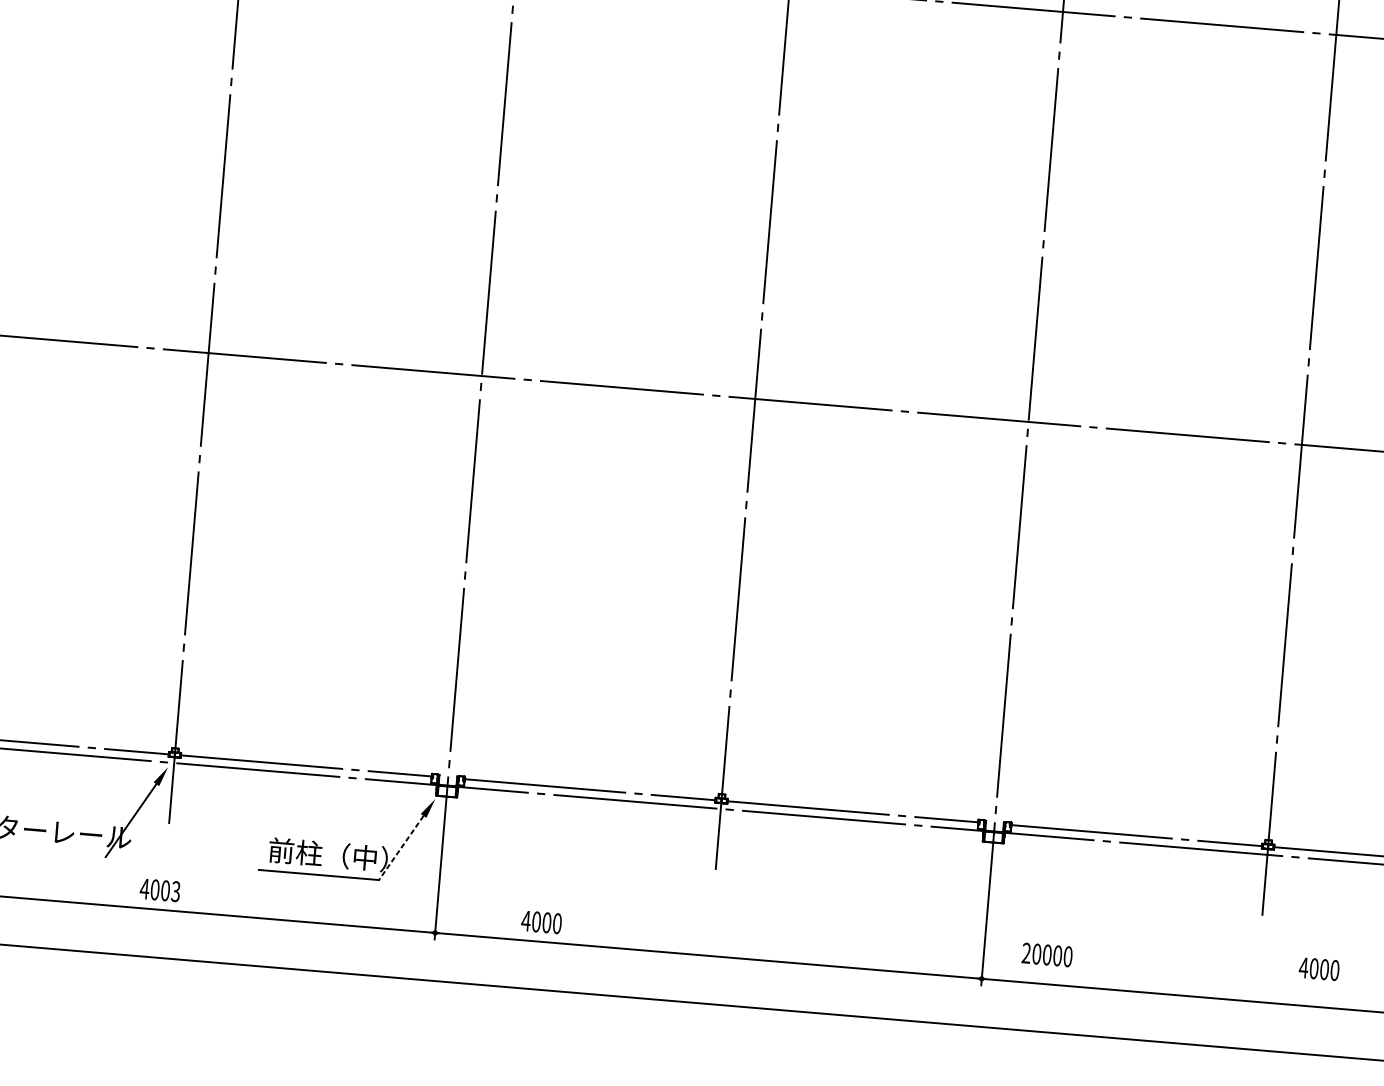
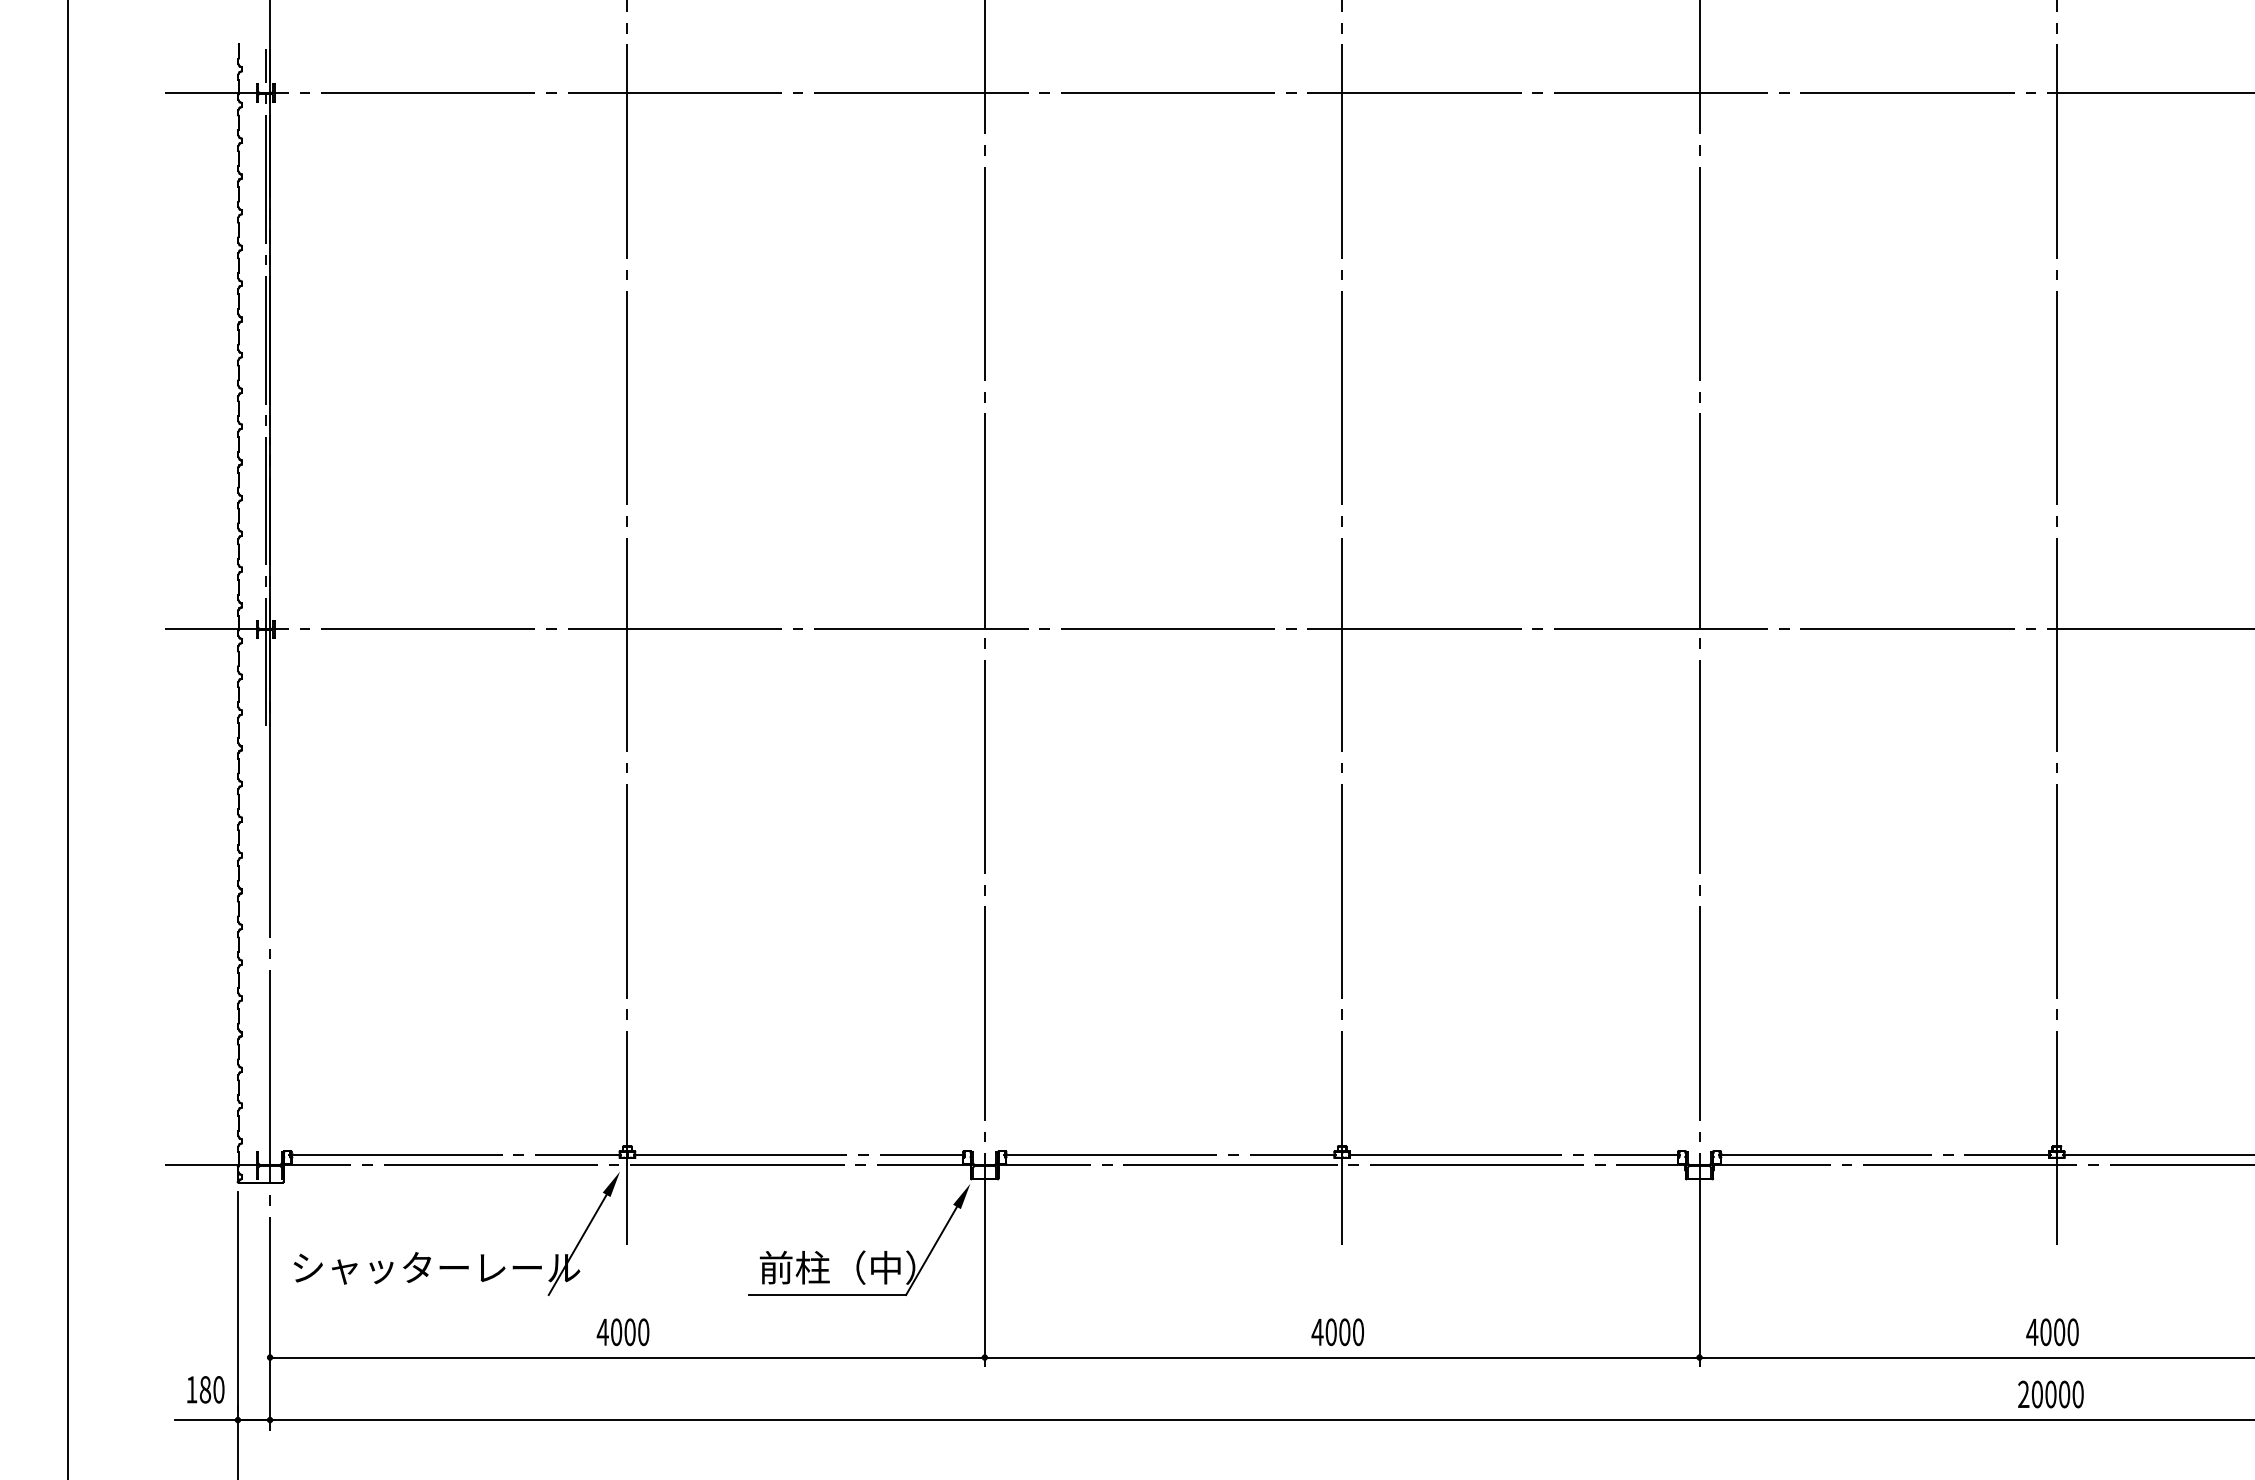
line: (401, 847) -> (931, 1250), dashed -> solid
text: (175, 891) -> (643, 1331), 4003 -> 4000
text: (541, 922) -> (1337, 1332), moved
text: (1046, 954) -> (2050, 1394), moved
text: (1319, 969) -> (2052, 1332), moved

